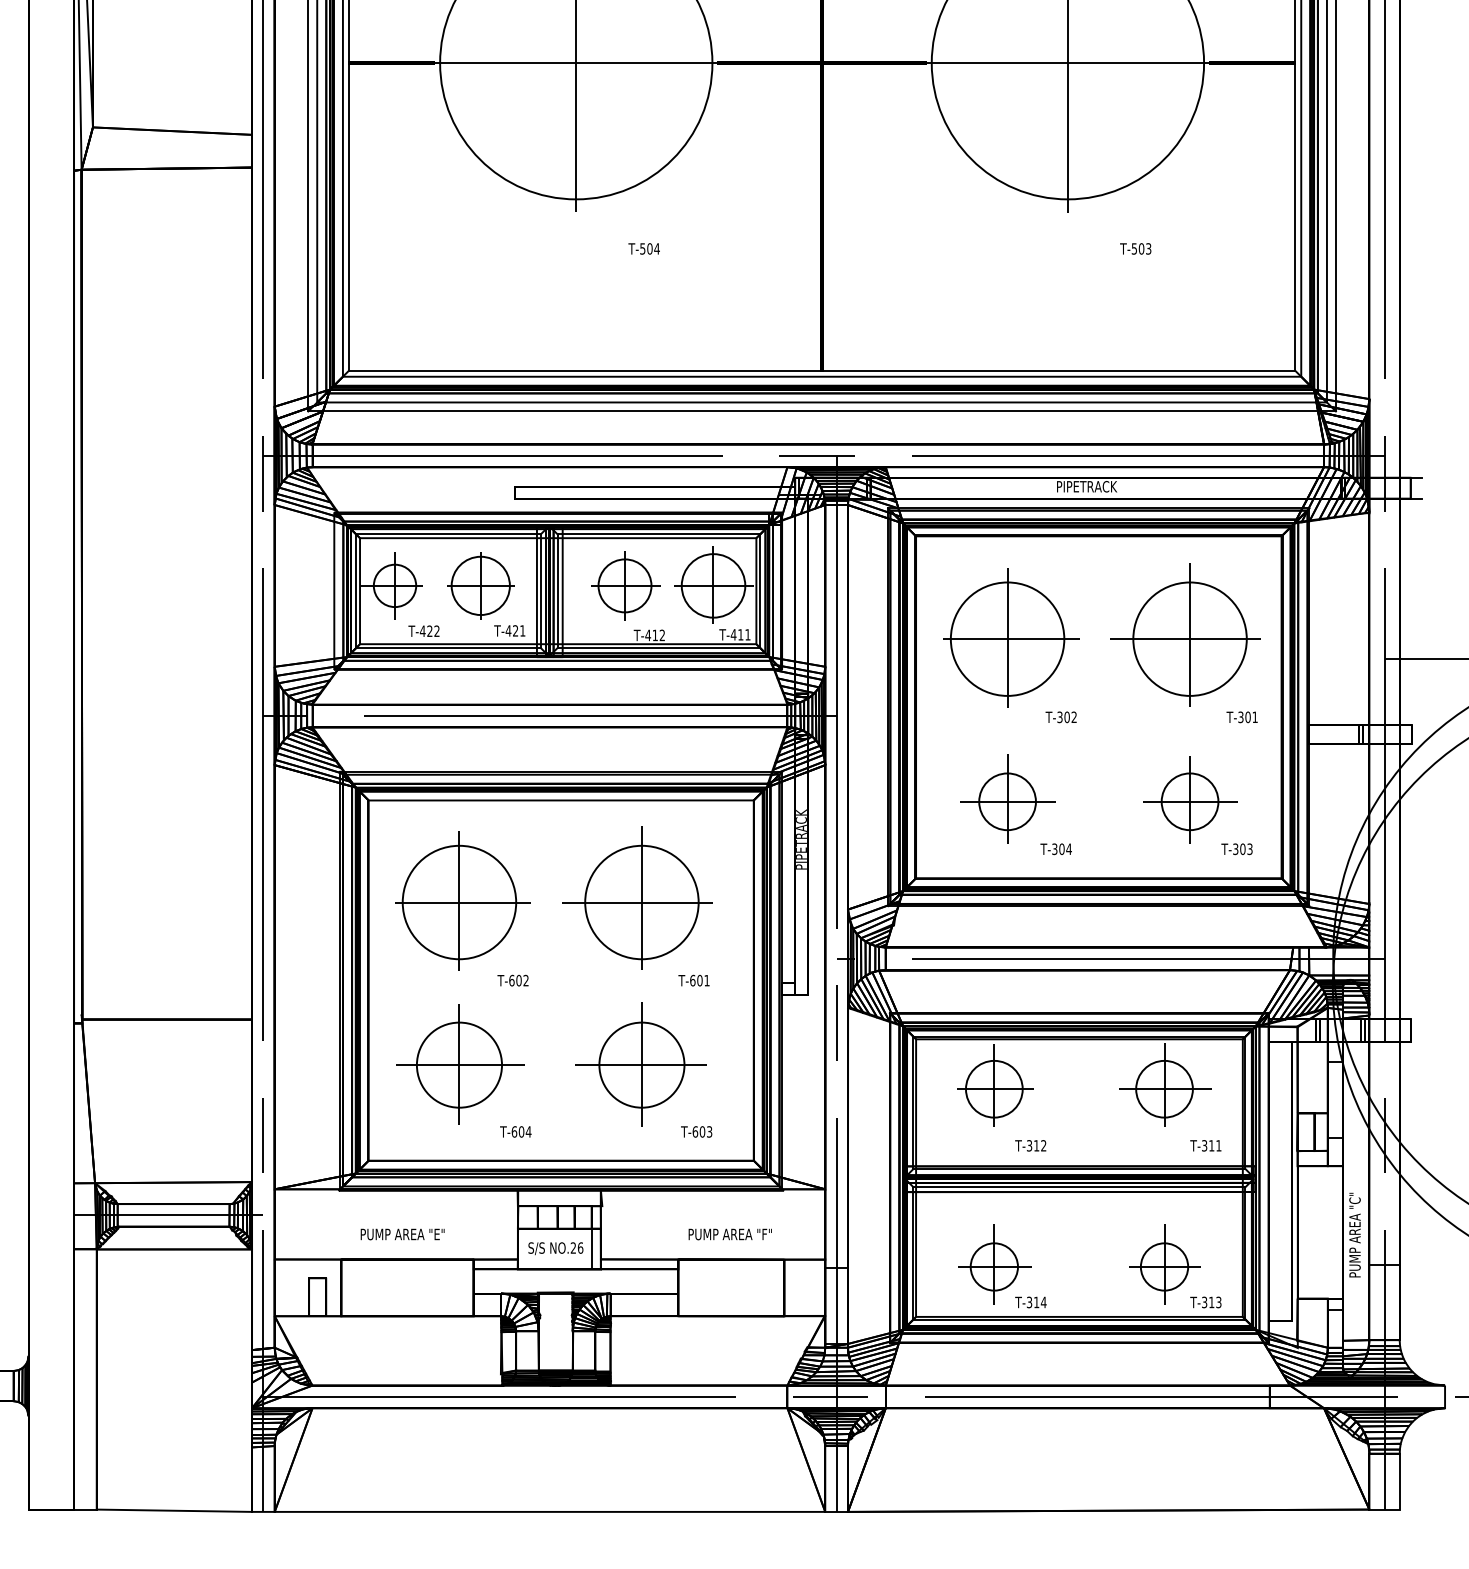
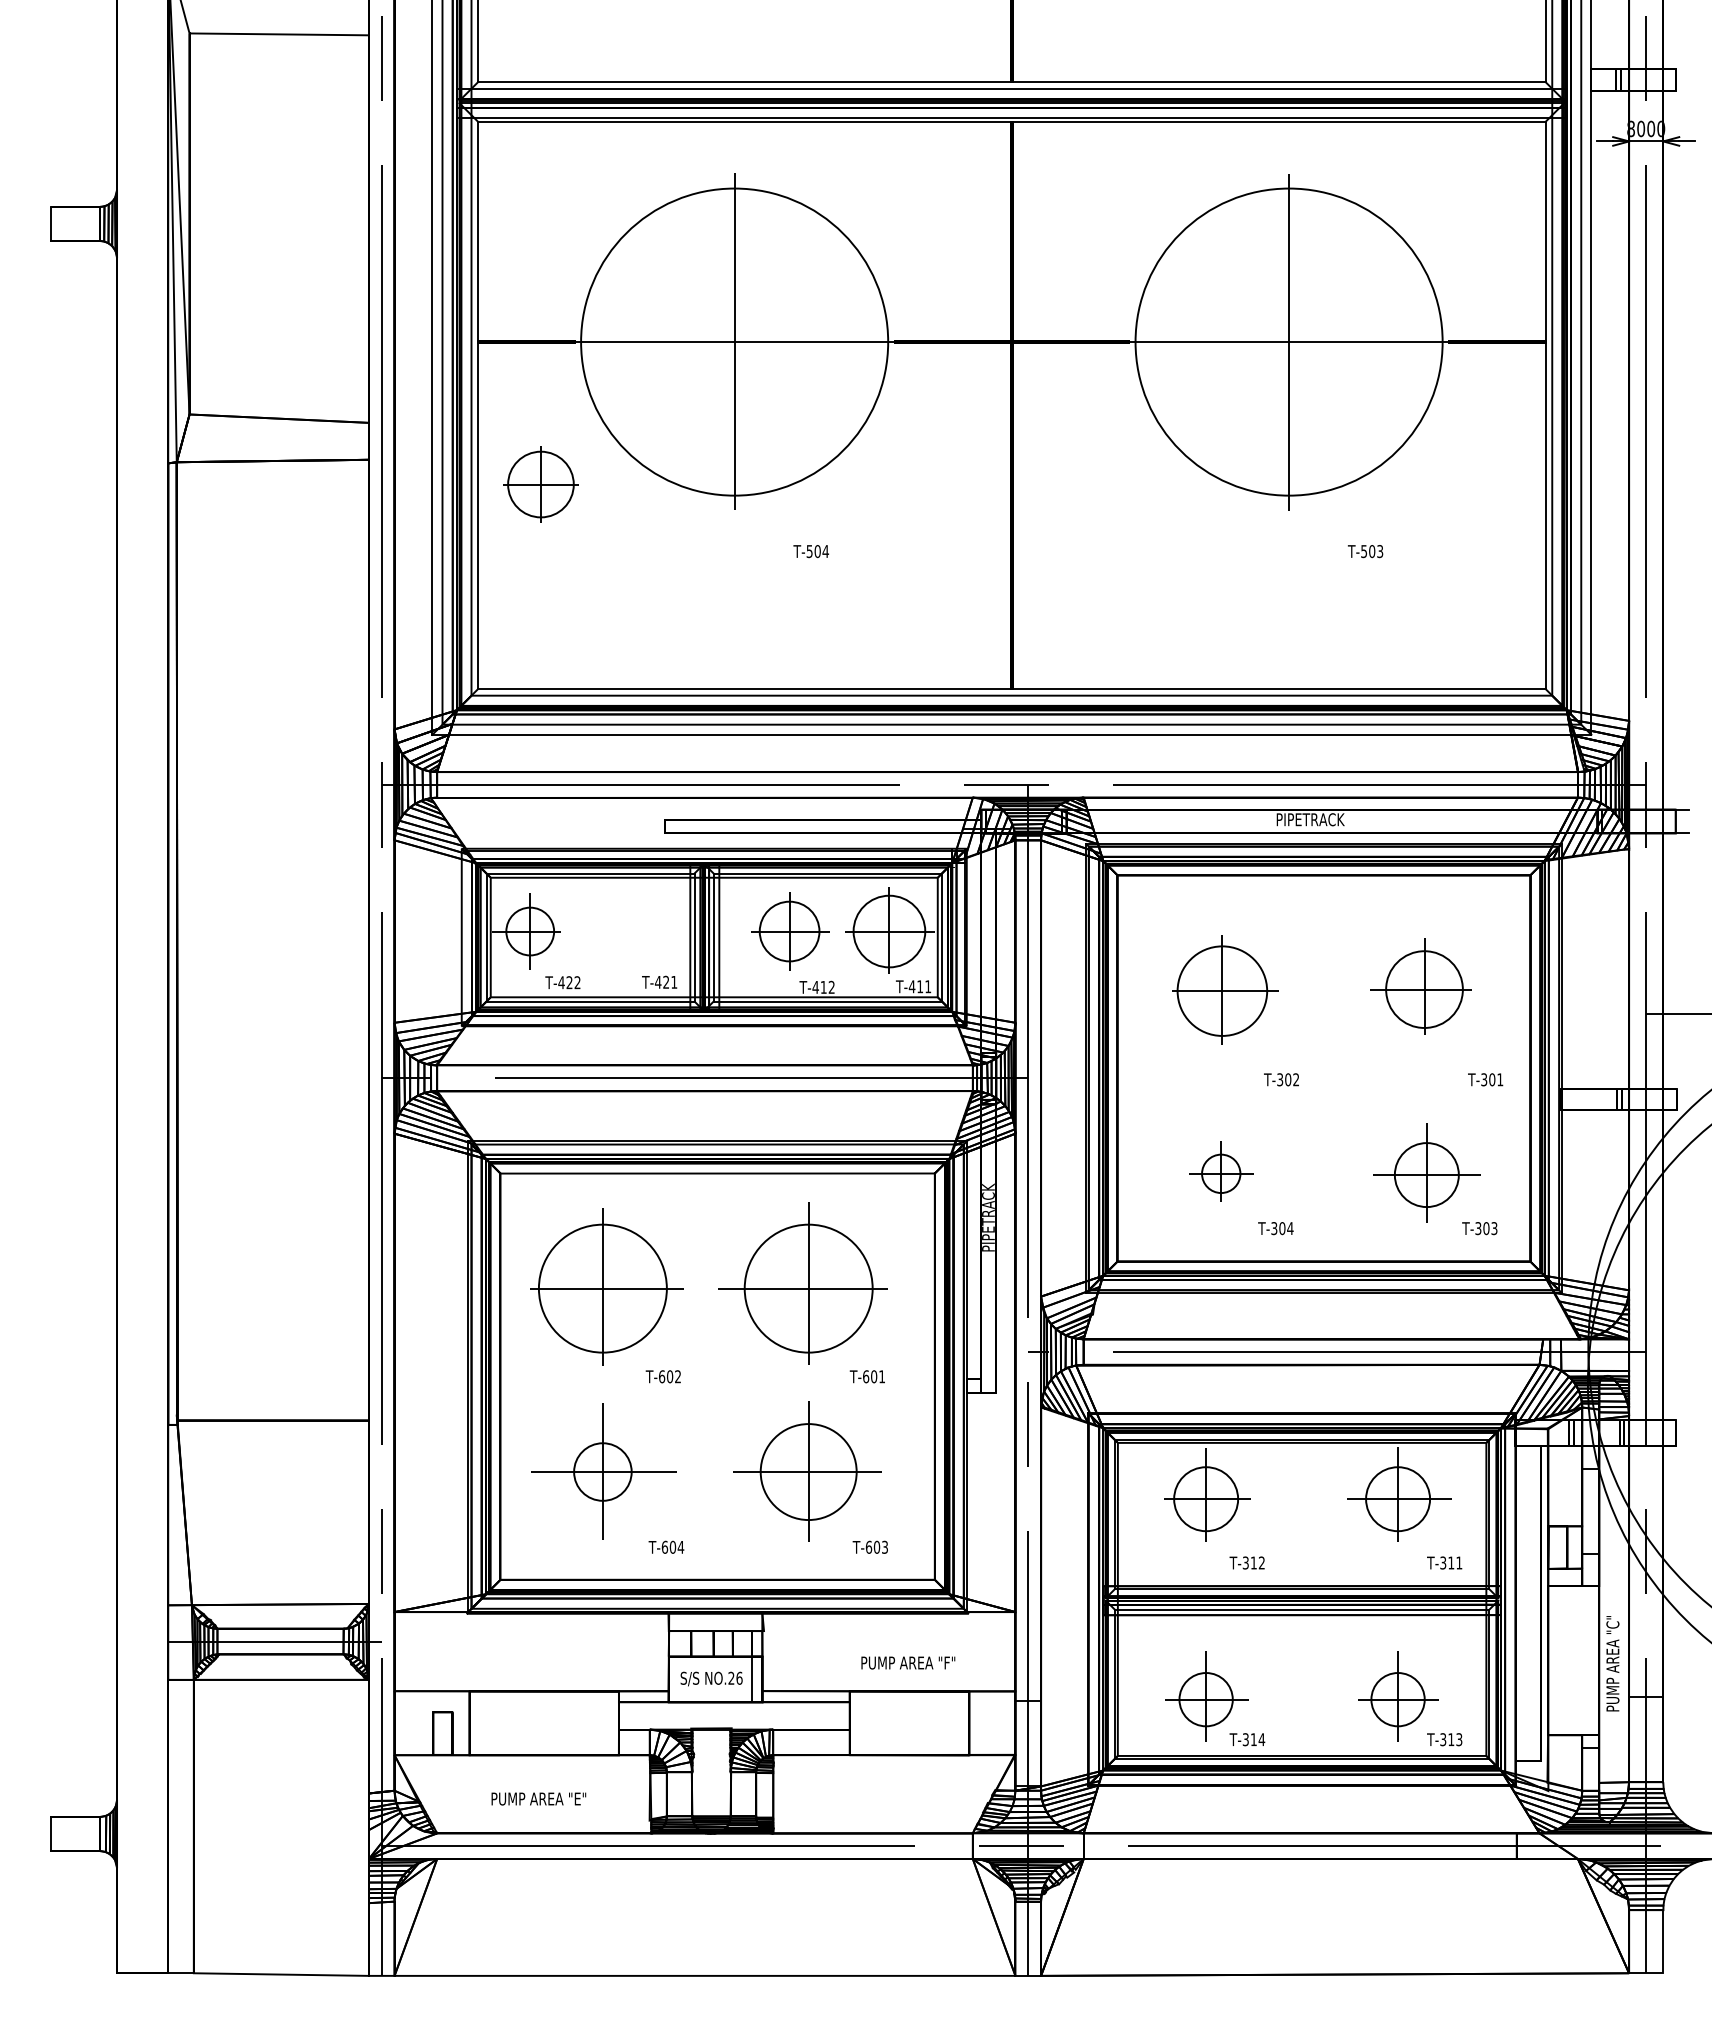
part: (480, 585) -> (540, 484), moved
part: (1184, 634) -> (1420, 986), size x0.6
part: (1011, 637) -> (1225, 989), size x0.7
part: (1007, 798) -> (1221, 1171), size x0.6
circle: (459, 1065) -> (602, 1472), size x0.6
text: (402, 1234) -> (538, 1798), moved

